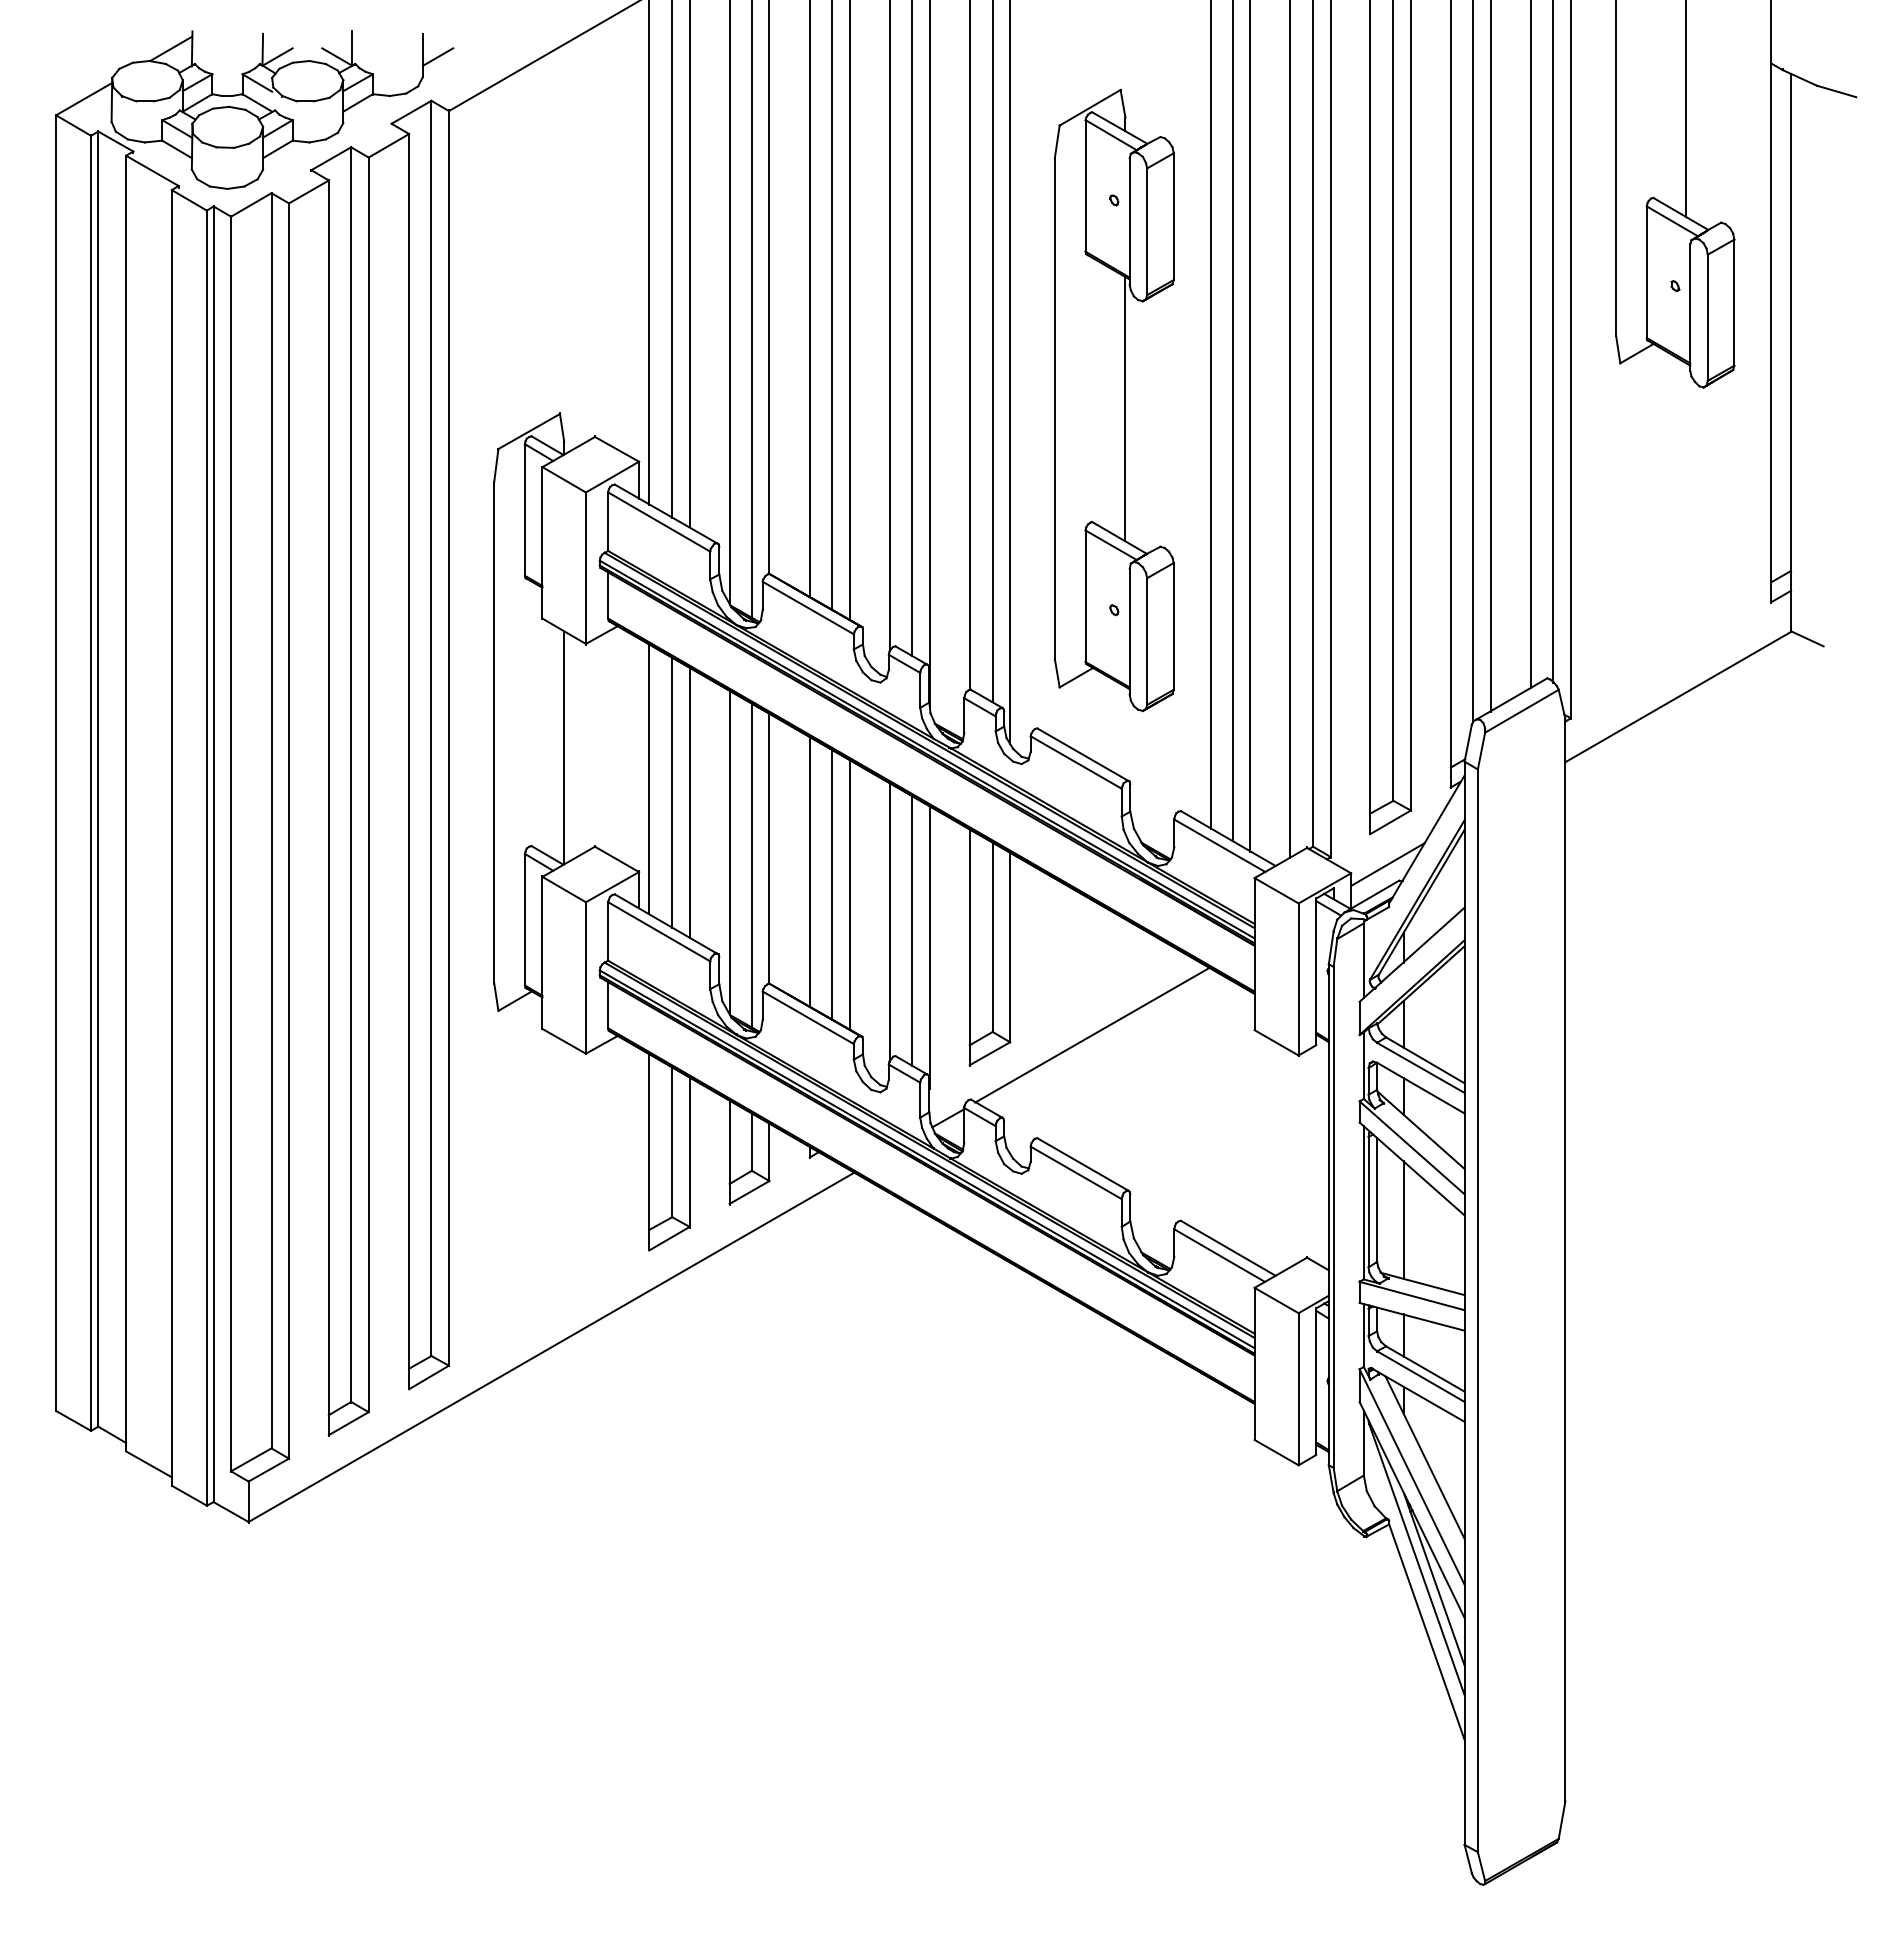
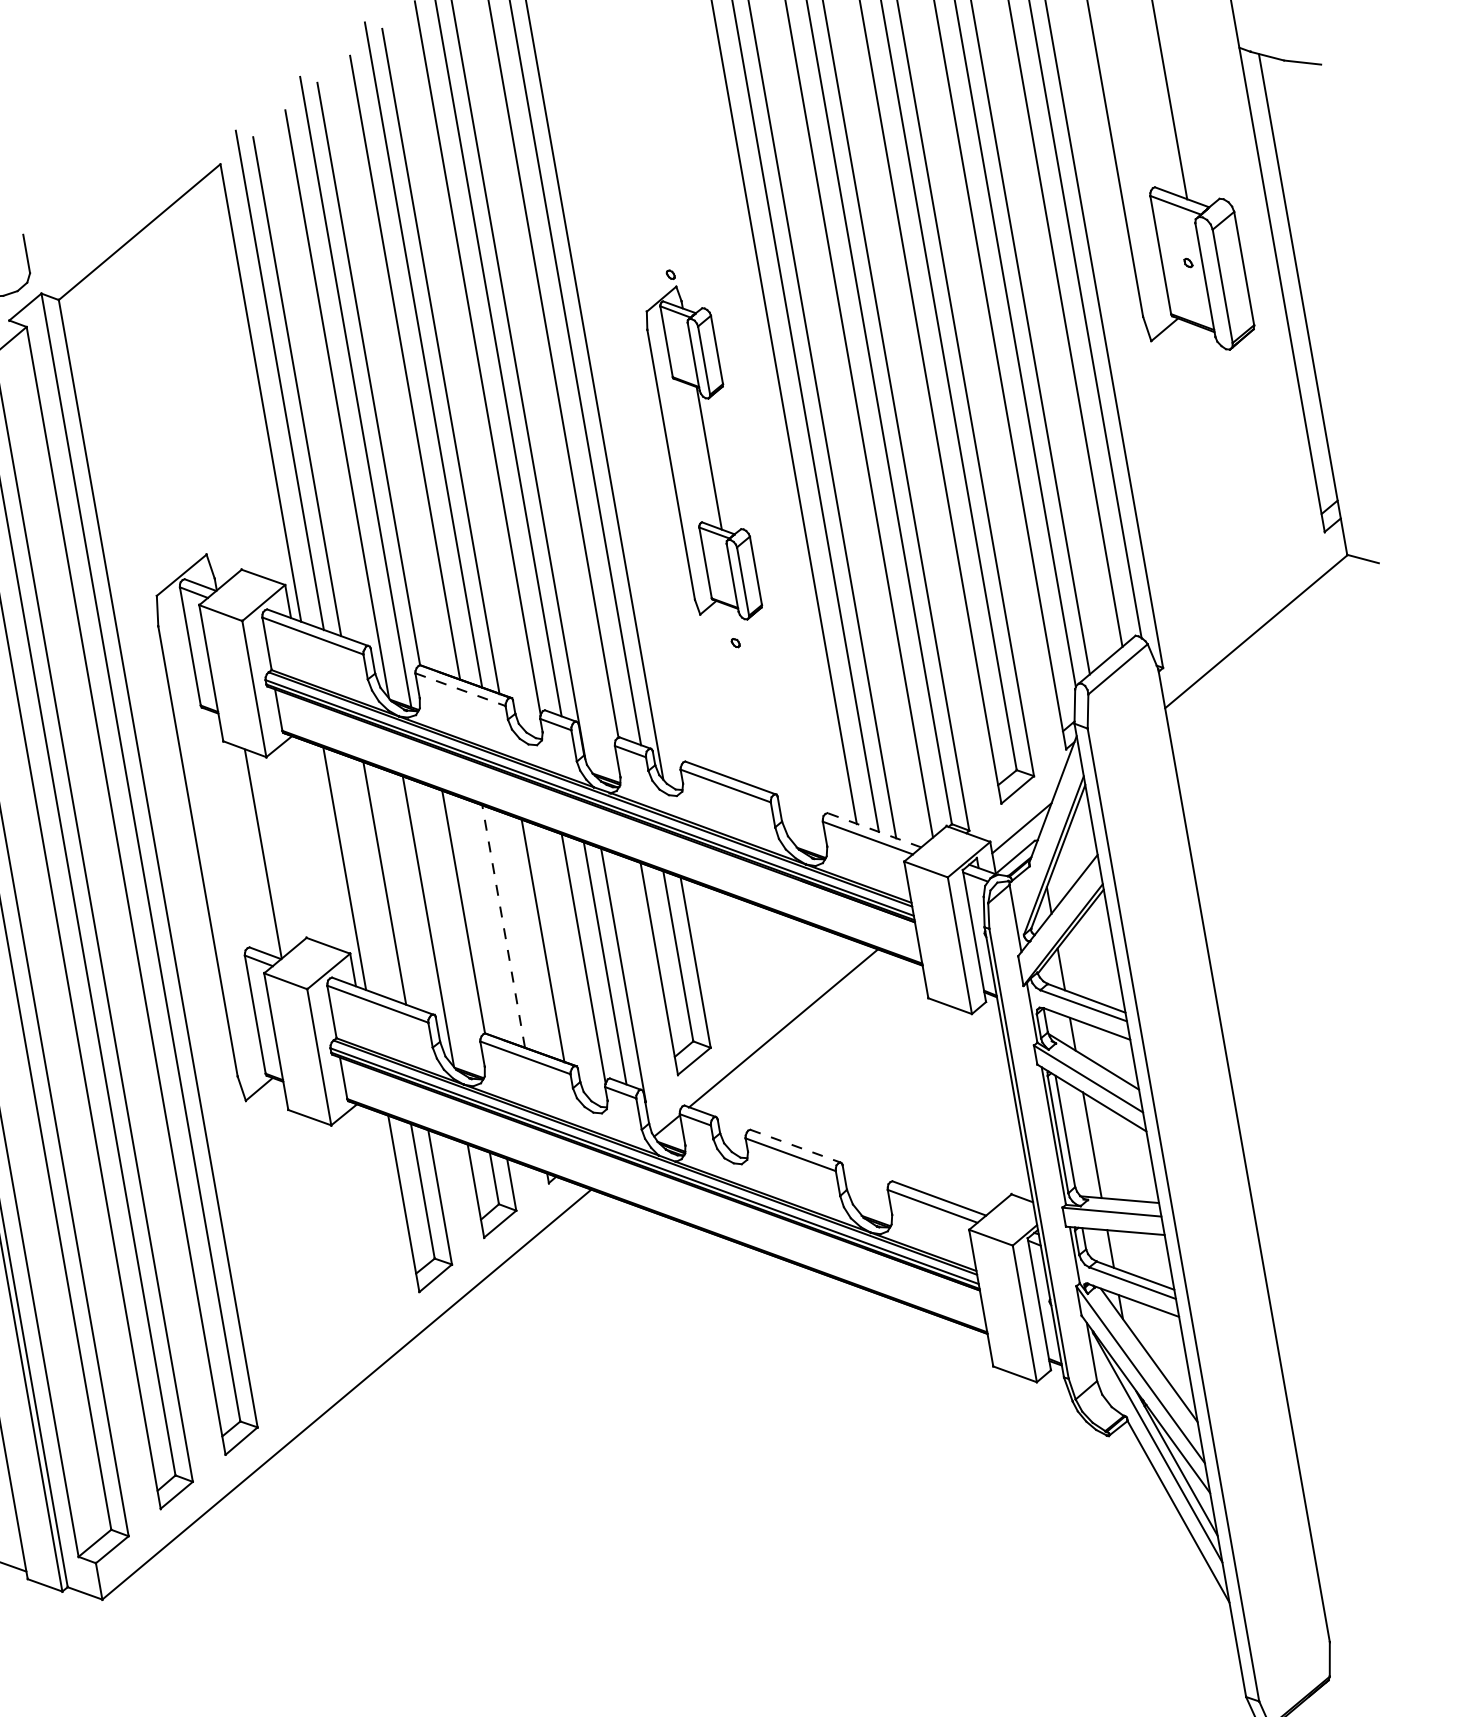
line: (438, 56) -> (40, 252), removed
part: (1113, 400) -> (701, 454), size x0.6
line: (808, 608) -> (460, 690), solid -> dashed
line: (672, 792) -> (367, 876), removed
line: (1228, 838) -> (874, 830), solid -> dashed
line: (751, 865) -> (450, 929), removed
line: (809, 871) -> (503, 926), solid -> dashed
line: (832, 884) -> (526, 934), removed
line: (1082, 1164) -> (795, 1146), solid -> dashed

